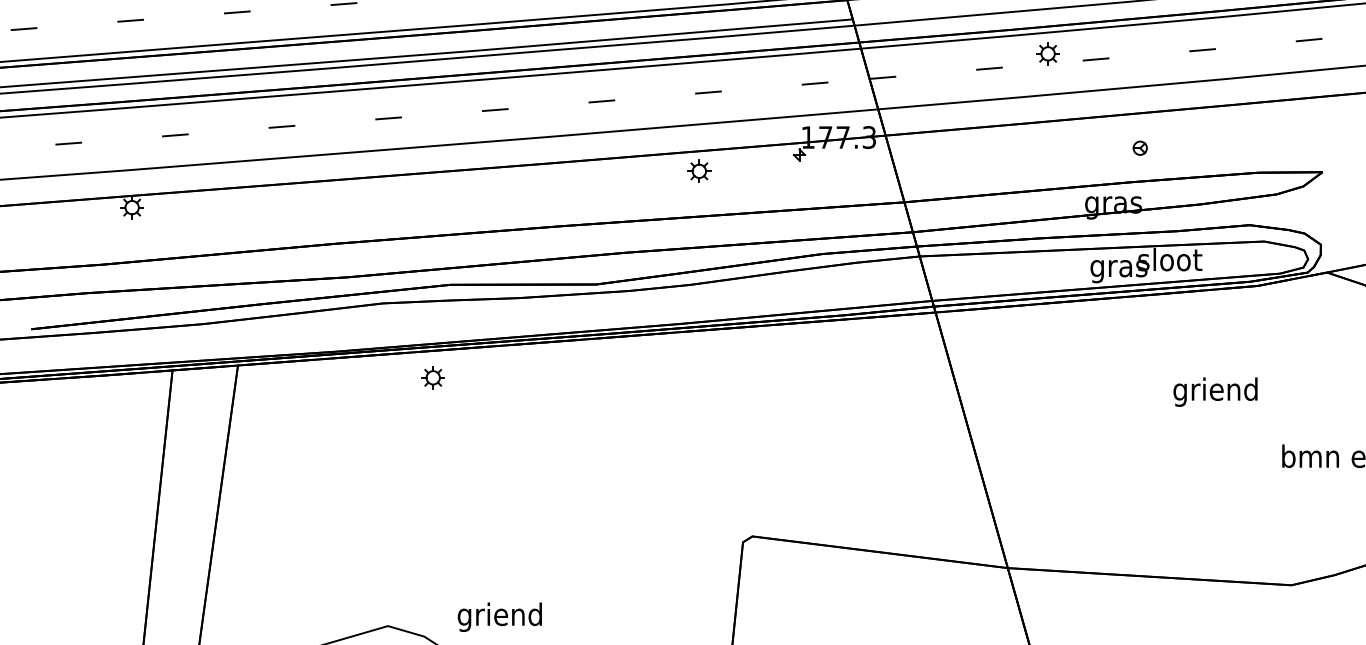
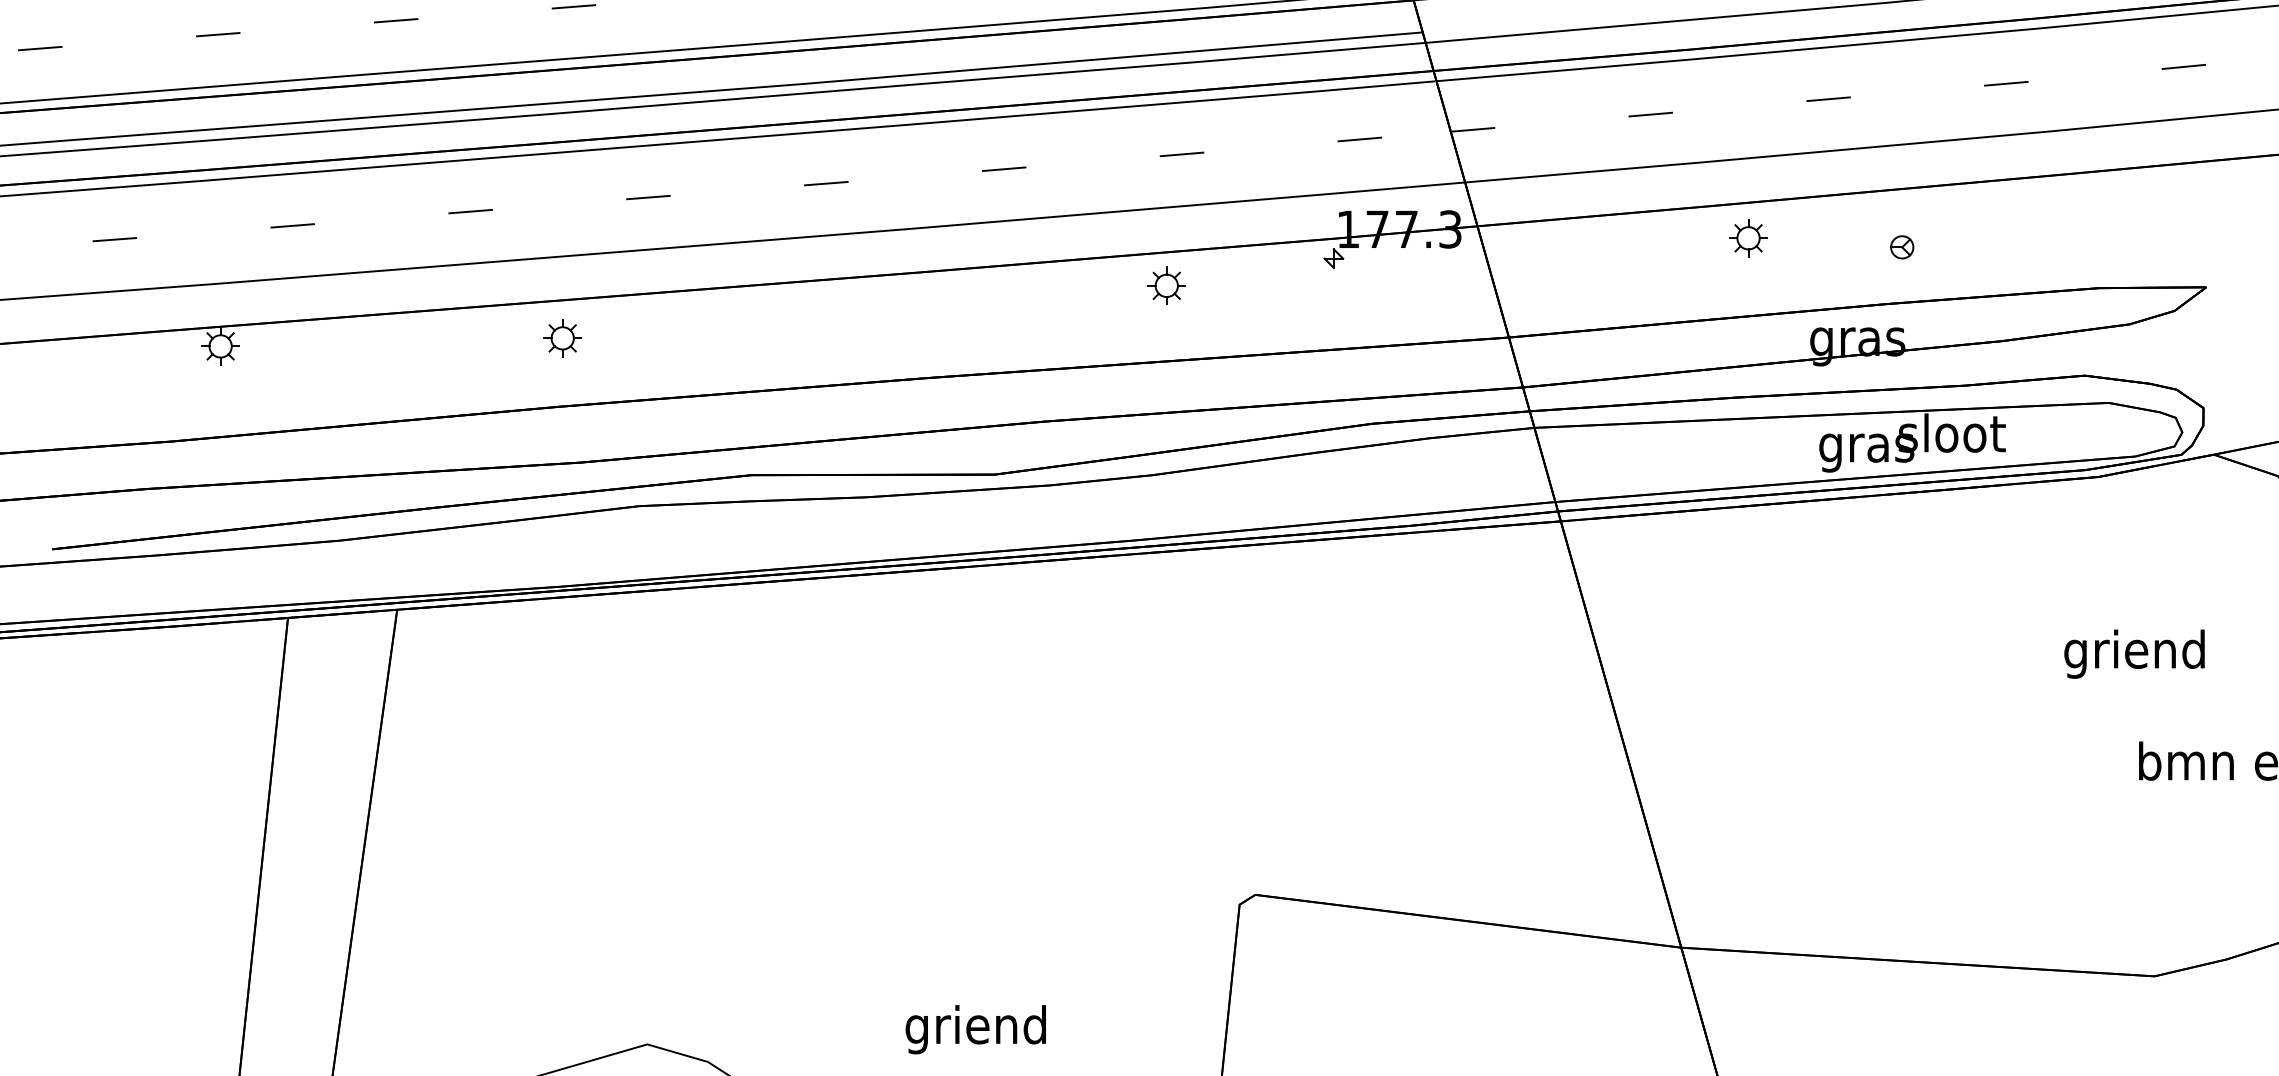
part: (1047, 53) -> (1747, 237), moved
part: (432, 377) -> (561, 337), moved
text: (1215, 391) -> (2134, 653), moved
text: (499, 616) -> (975, 1028), moved

